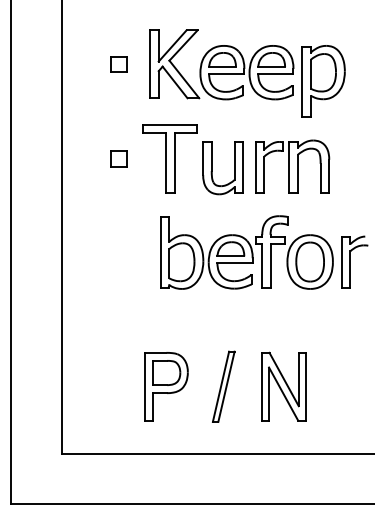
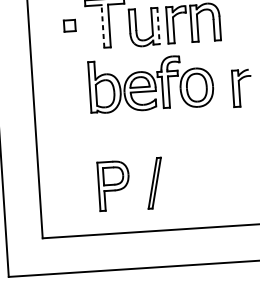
line: (165, 162) -> (102, 26), solid -> dashed
line: (243, 167) -> (158, 26), solid -> dashed
part: (246, 252) -> (151, 83), moved
part: (283, 386) -> (197, 180), removed

